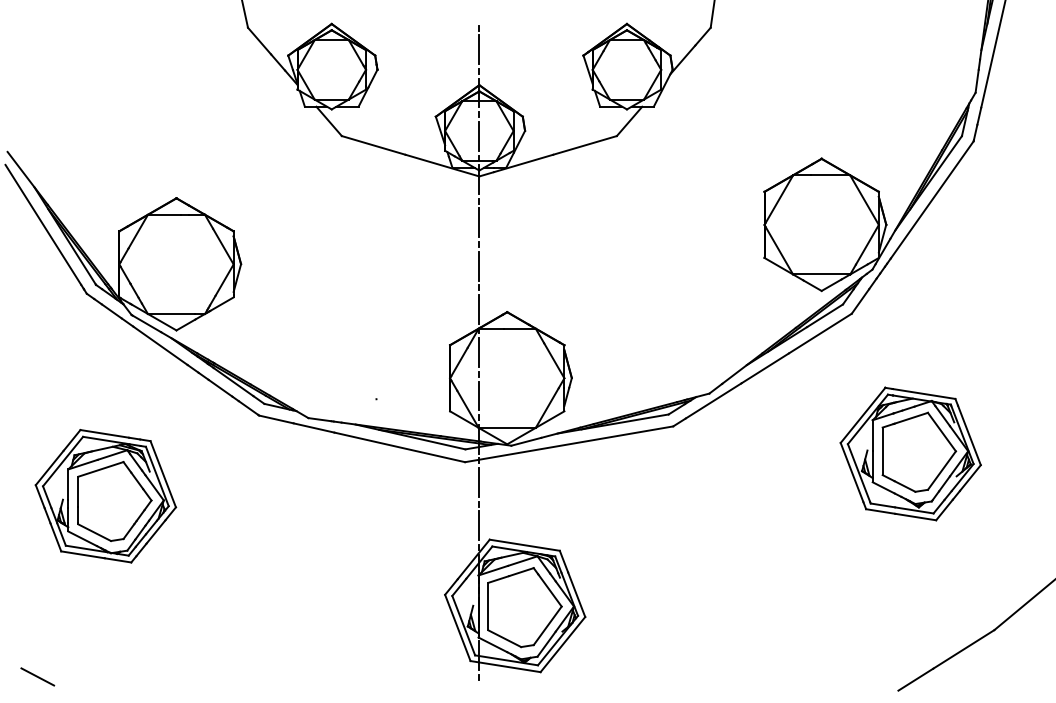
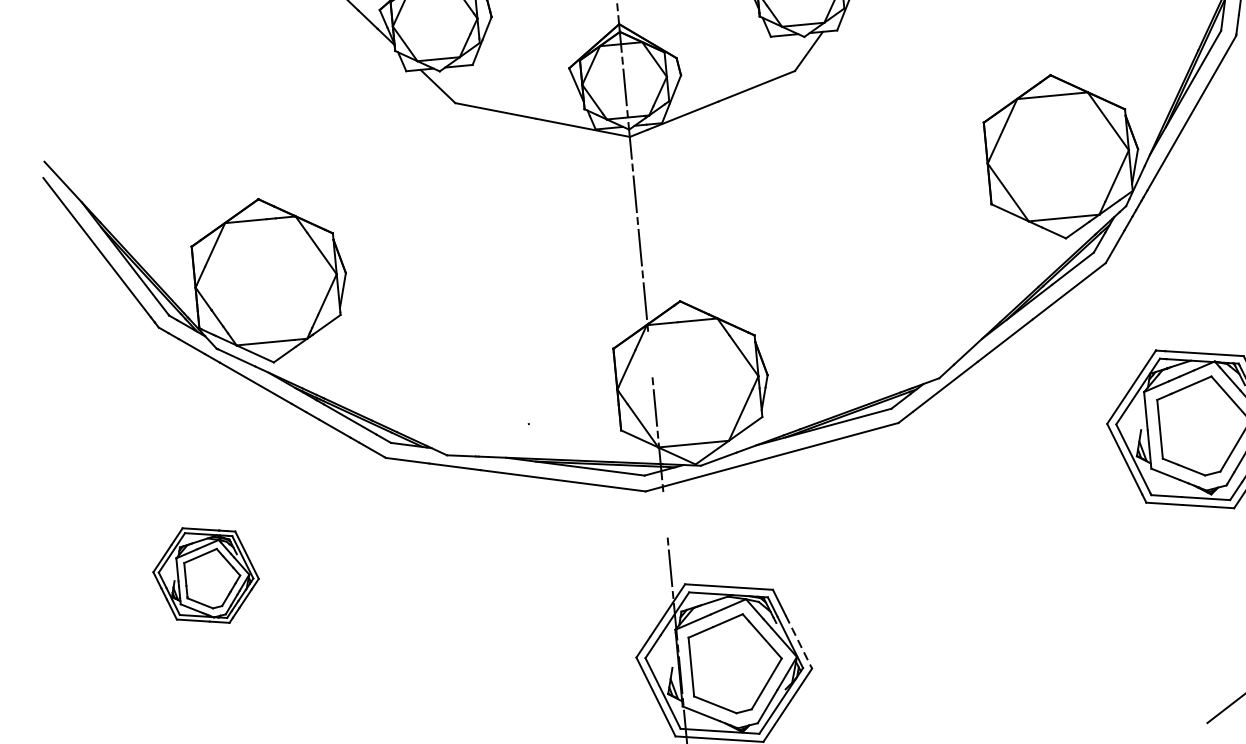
line: (479, 352) -> (650, 354), removed
line: (479, 482) -> (665, 514), removed
part: (105, 496) -> (205, 575), size x0.6
line: (576, 594) -> (798, 641), solid -> dashed

